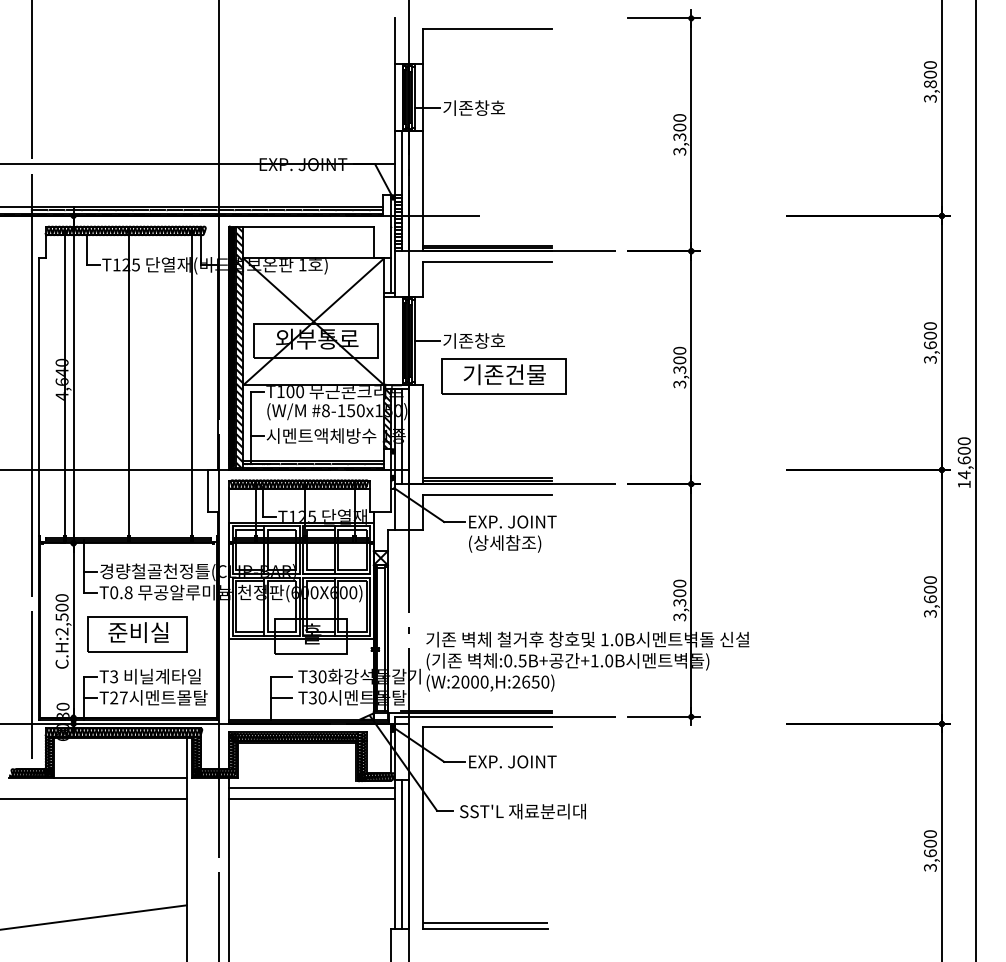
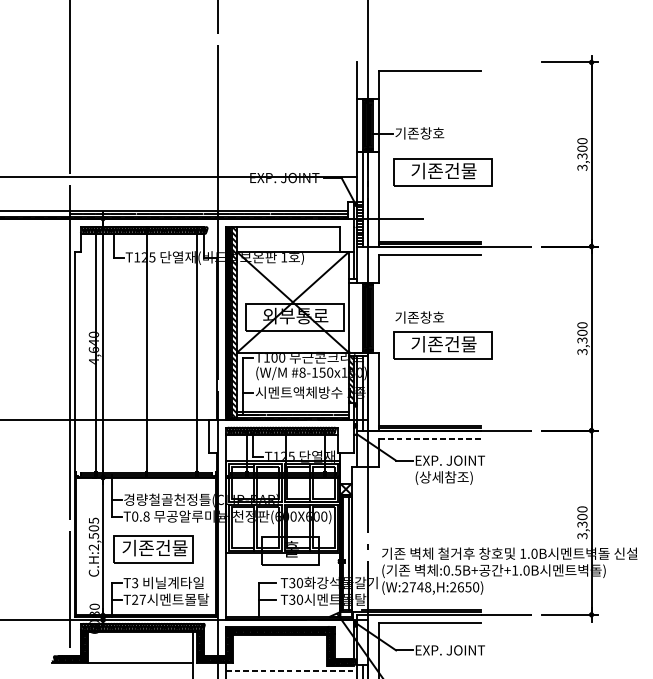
part: (503, 157) -> (443, 172), added
line: (427, 341) -> (382, 317), removed
line: (488, 494) -> (431, 438), solid -> dashed
text: (61, 597) -> (93, 520), C.H:2,500 -> C.H:2,505
text: (139, 632) -> (155, 548), 준비실 -> 기존건물
text: (474, 681) -> (420, 586), (W:2000,H:2650) -> (W:2748,H:2650)
line: (312, 788) -> (291, 671), solid -> dashed

